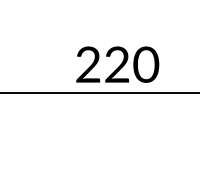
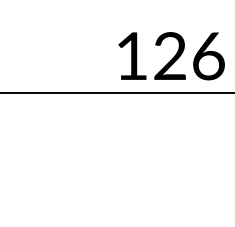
text: (117, 64) -> (170, 55), 220 -> 126

